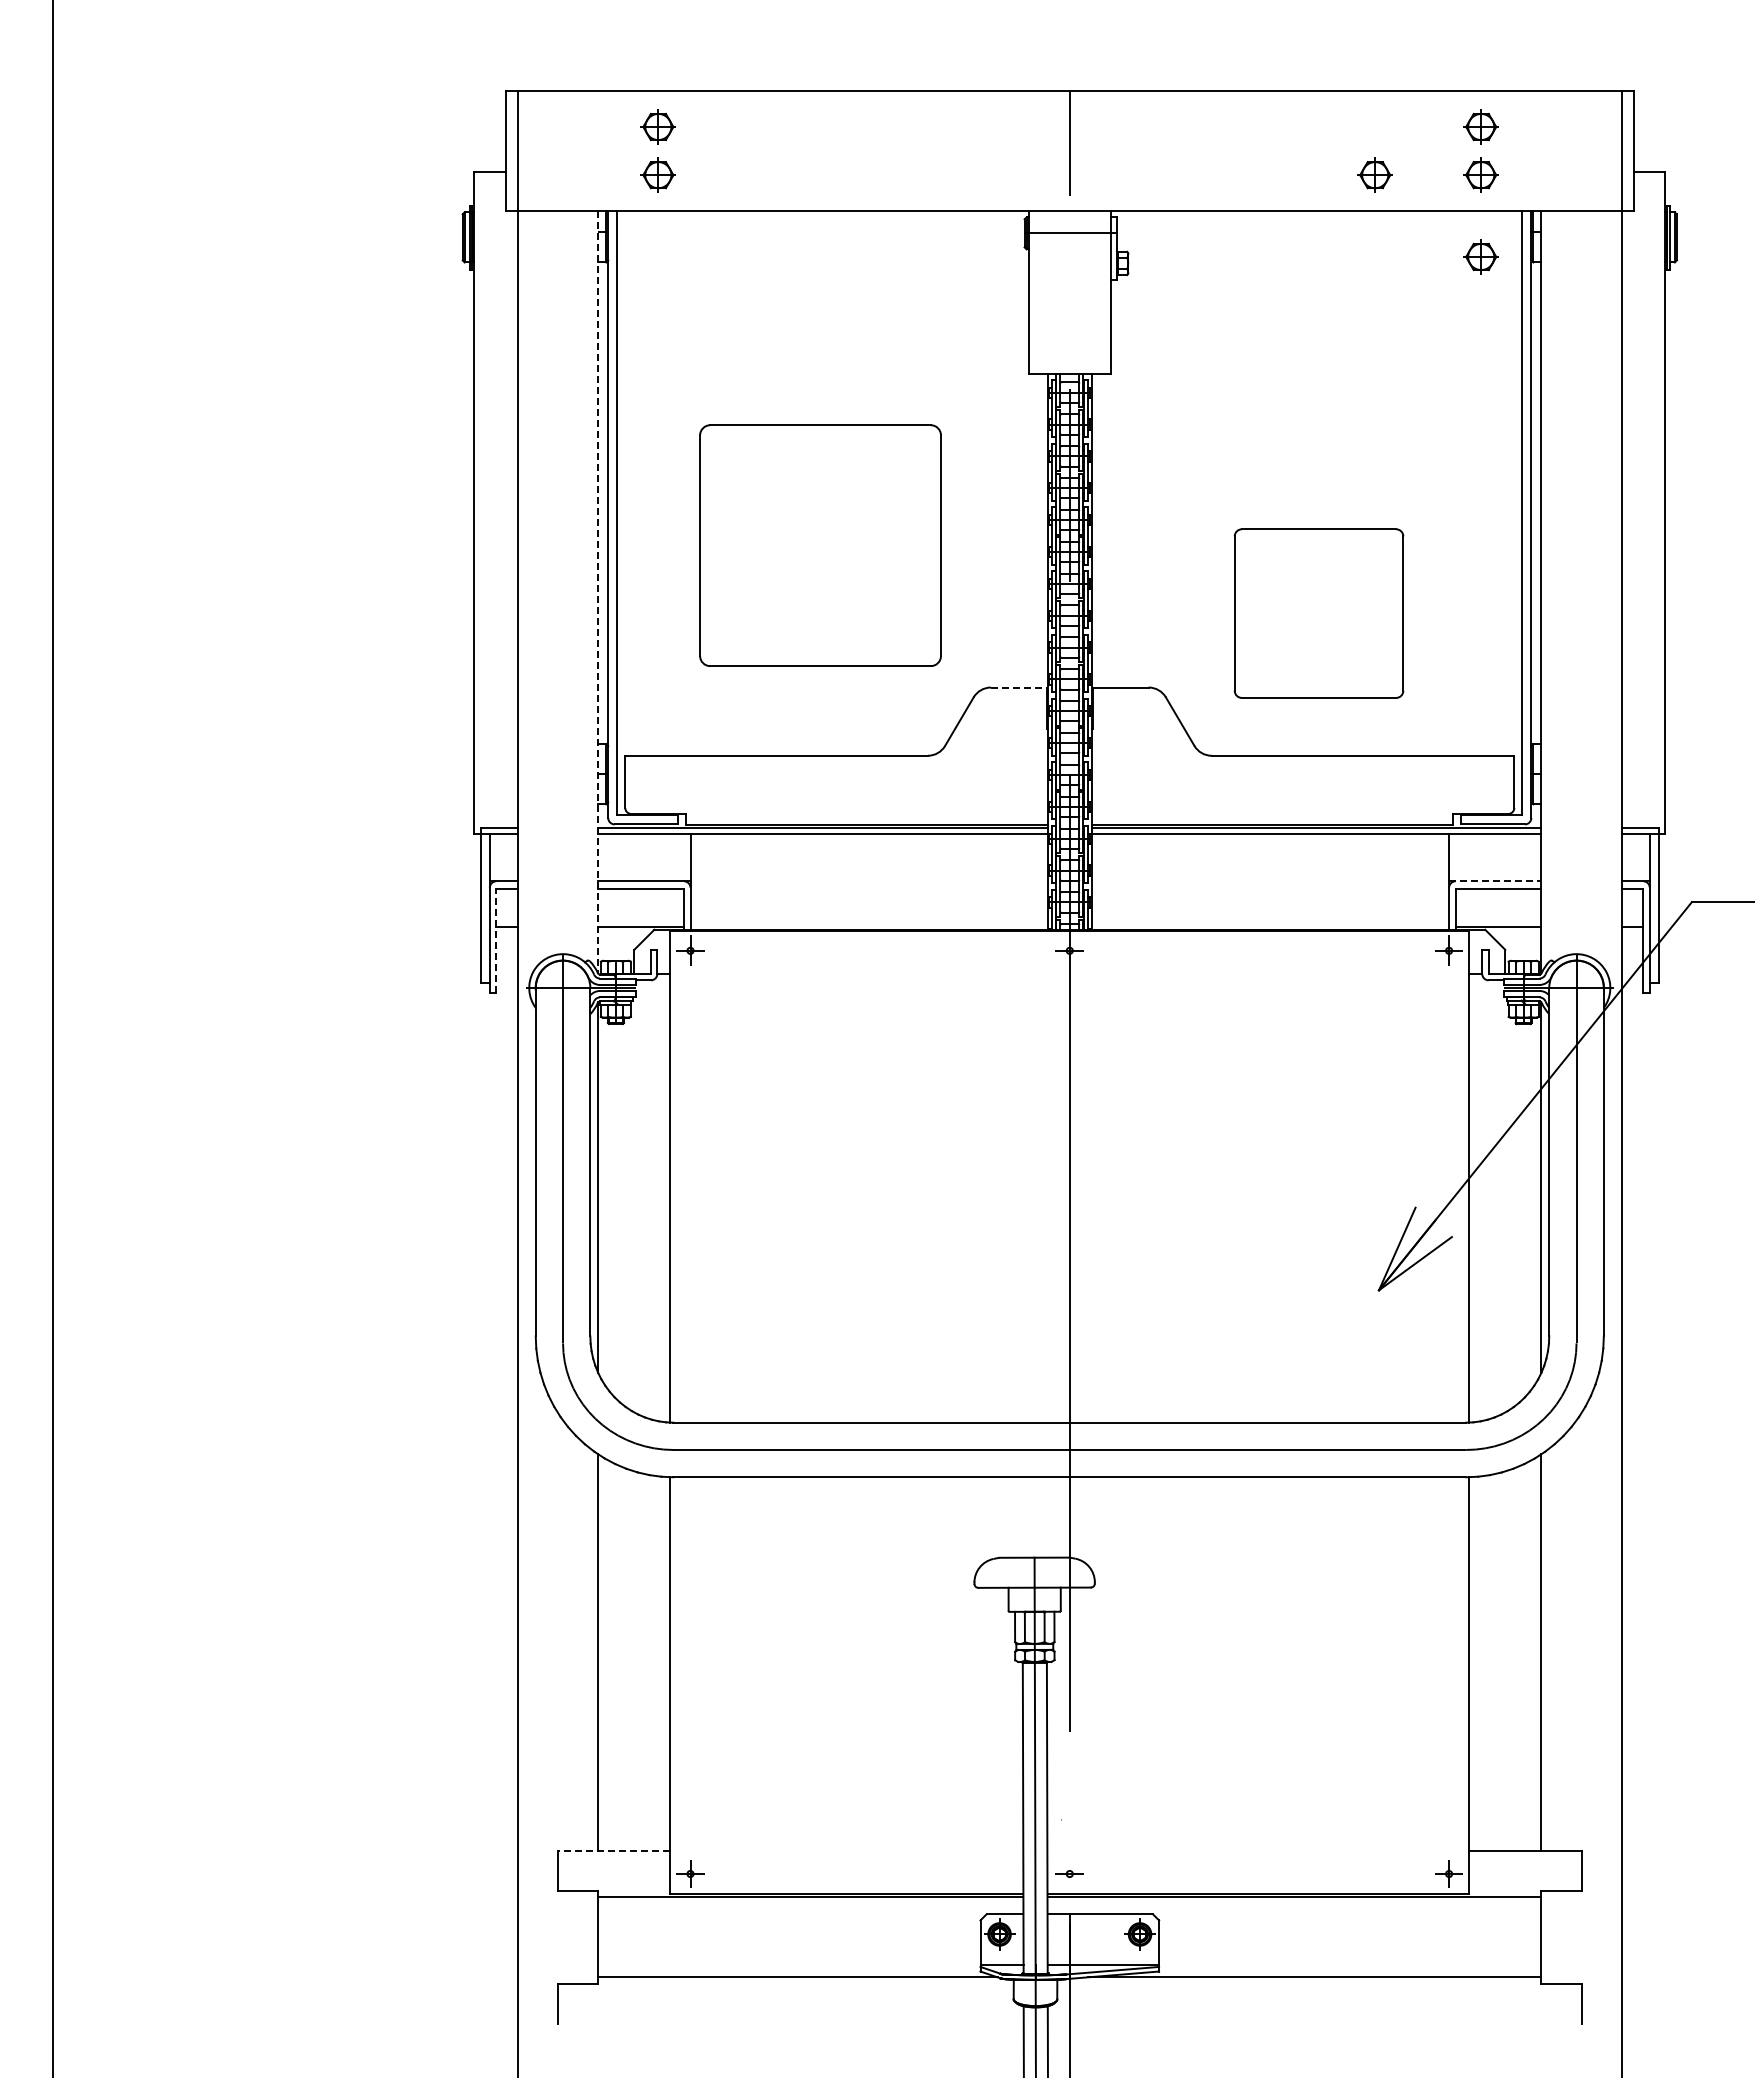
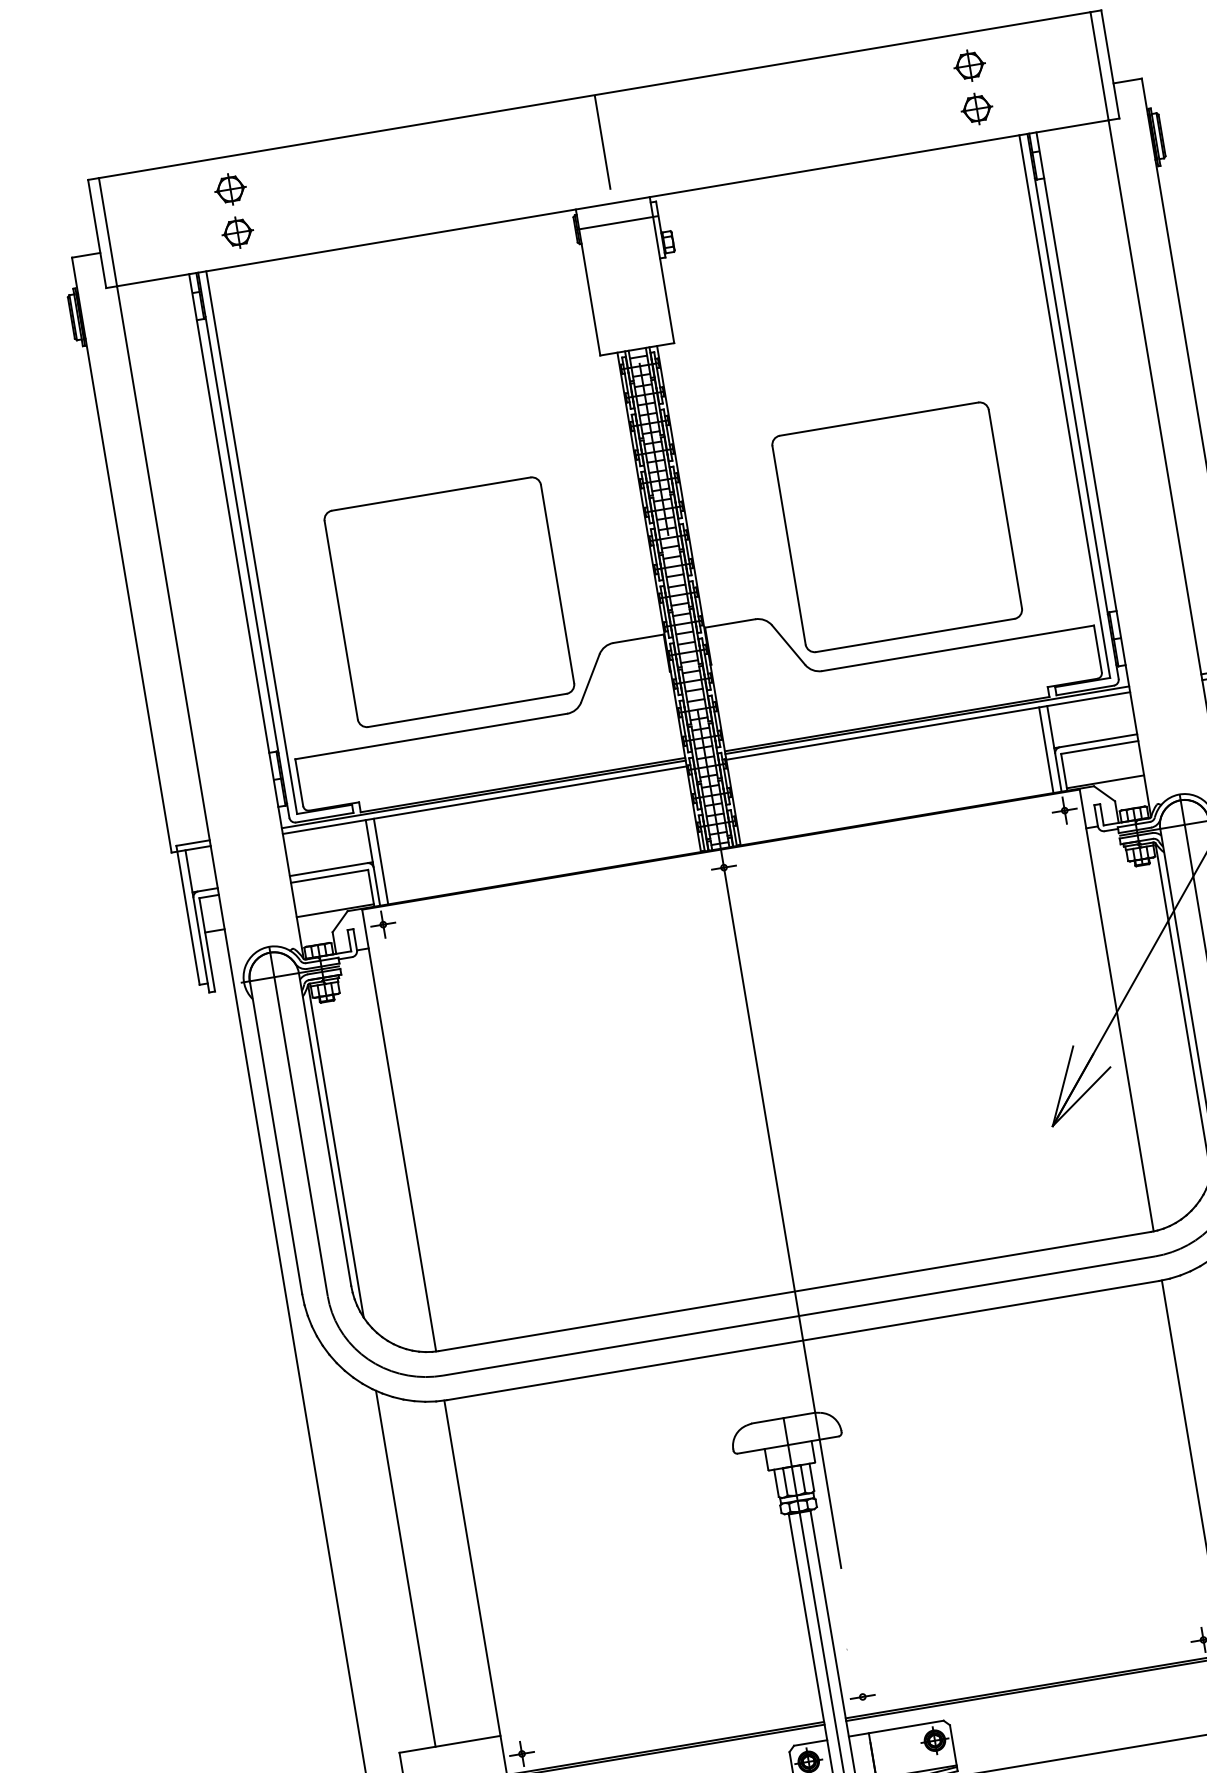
part: (1374, 174) -> (881, 124), removed
part: (1480, 256) -> (988, 182), removed
part: (820, 545) -> (449, 602), moved
line: (598, 592) -> (246, 616), dashed -> solid
part: (1318, 613) -> (896, 527), size x1.43
line: (1018, 687) -> (638, 638), dashed -> solid
line: (699, 881) -> (380, 861), added
line: (1440, 881) -> (1046, 749), added
line: (1495, 881) -> (1095, 741), dashed -> solid
line: (496, 940) -> (207, 944), dashed -> solid
line: (613, 1850) -> (449, 1744), dashed -> solid

